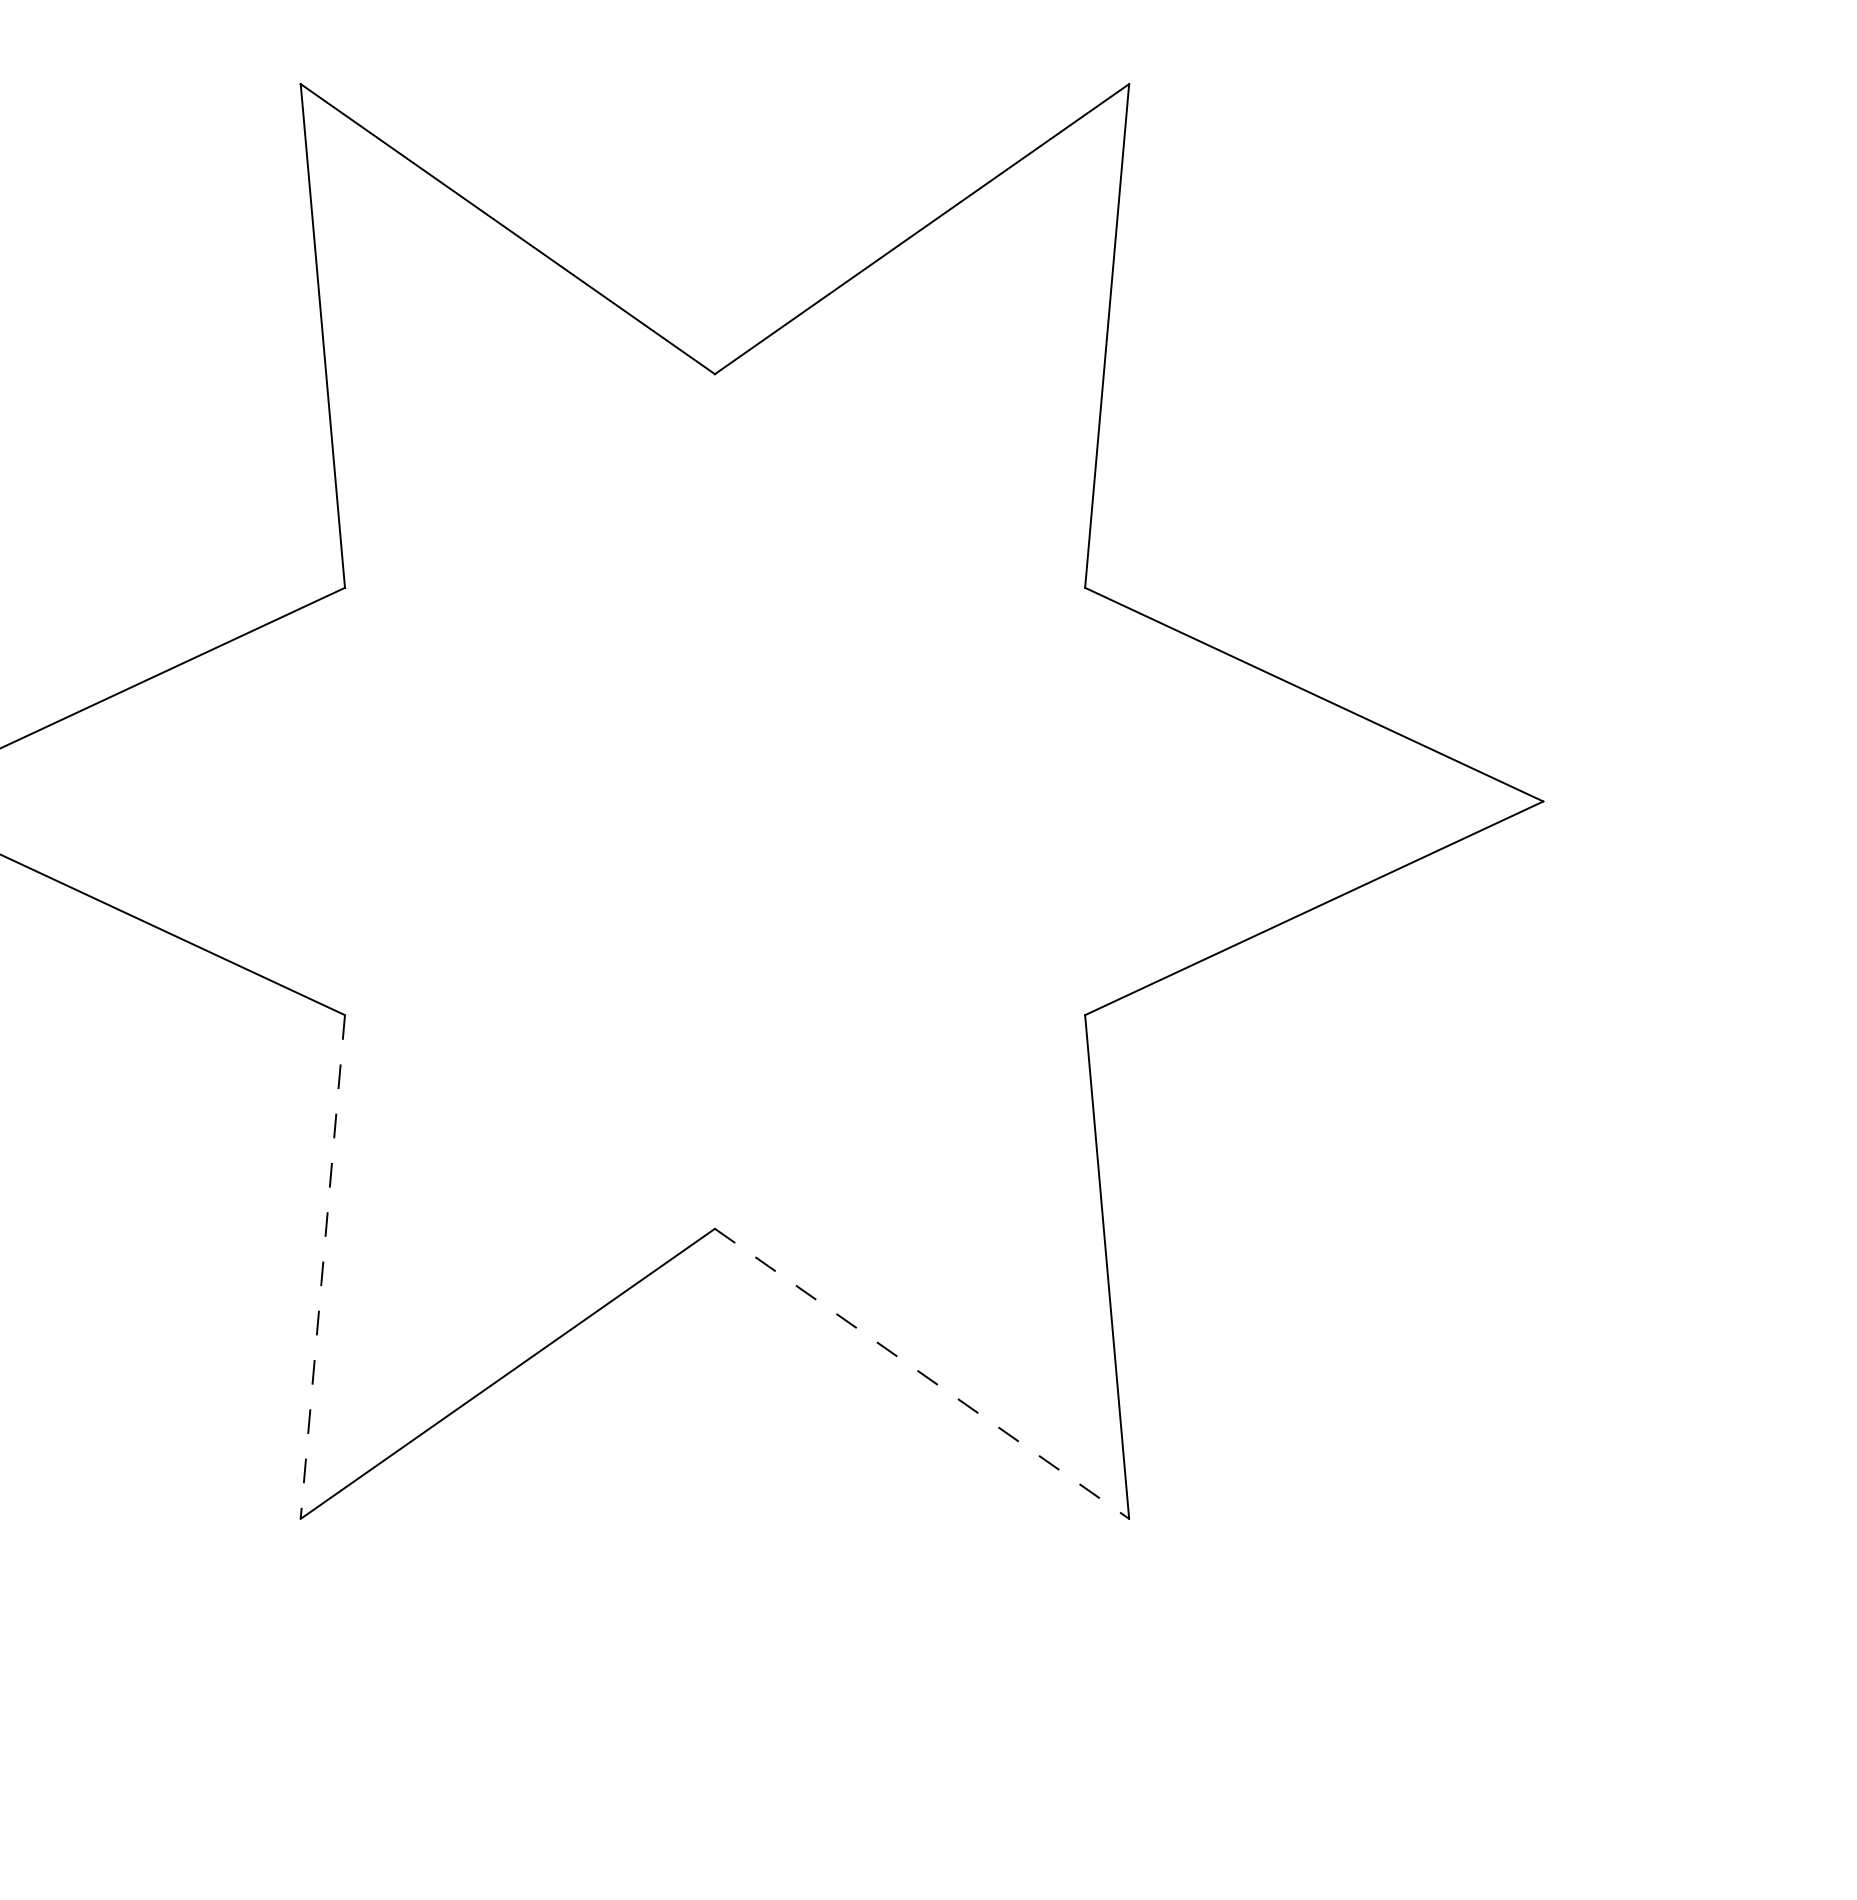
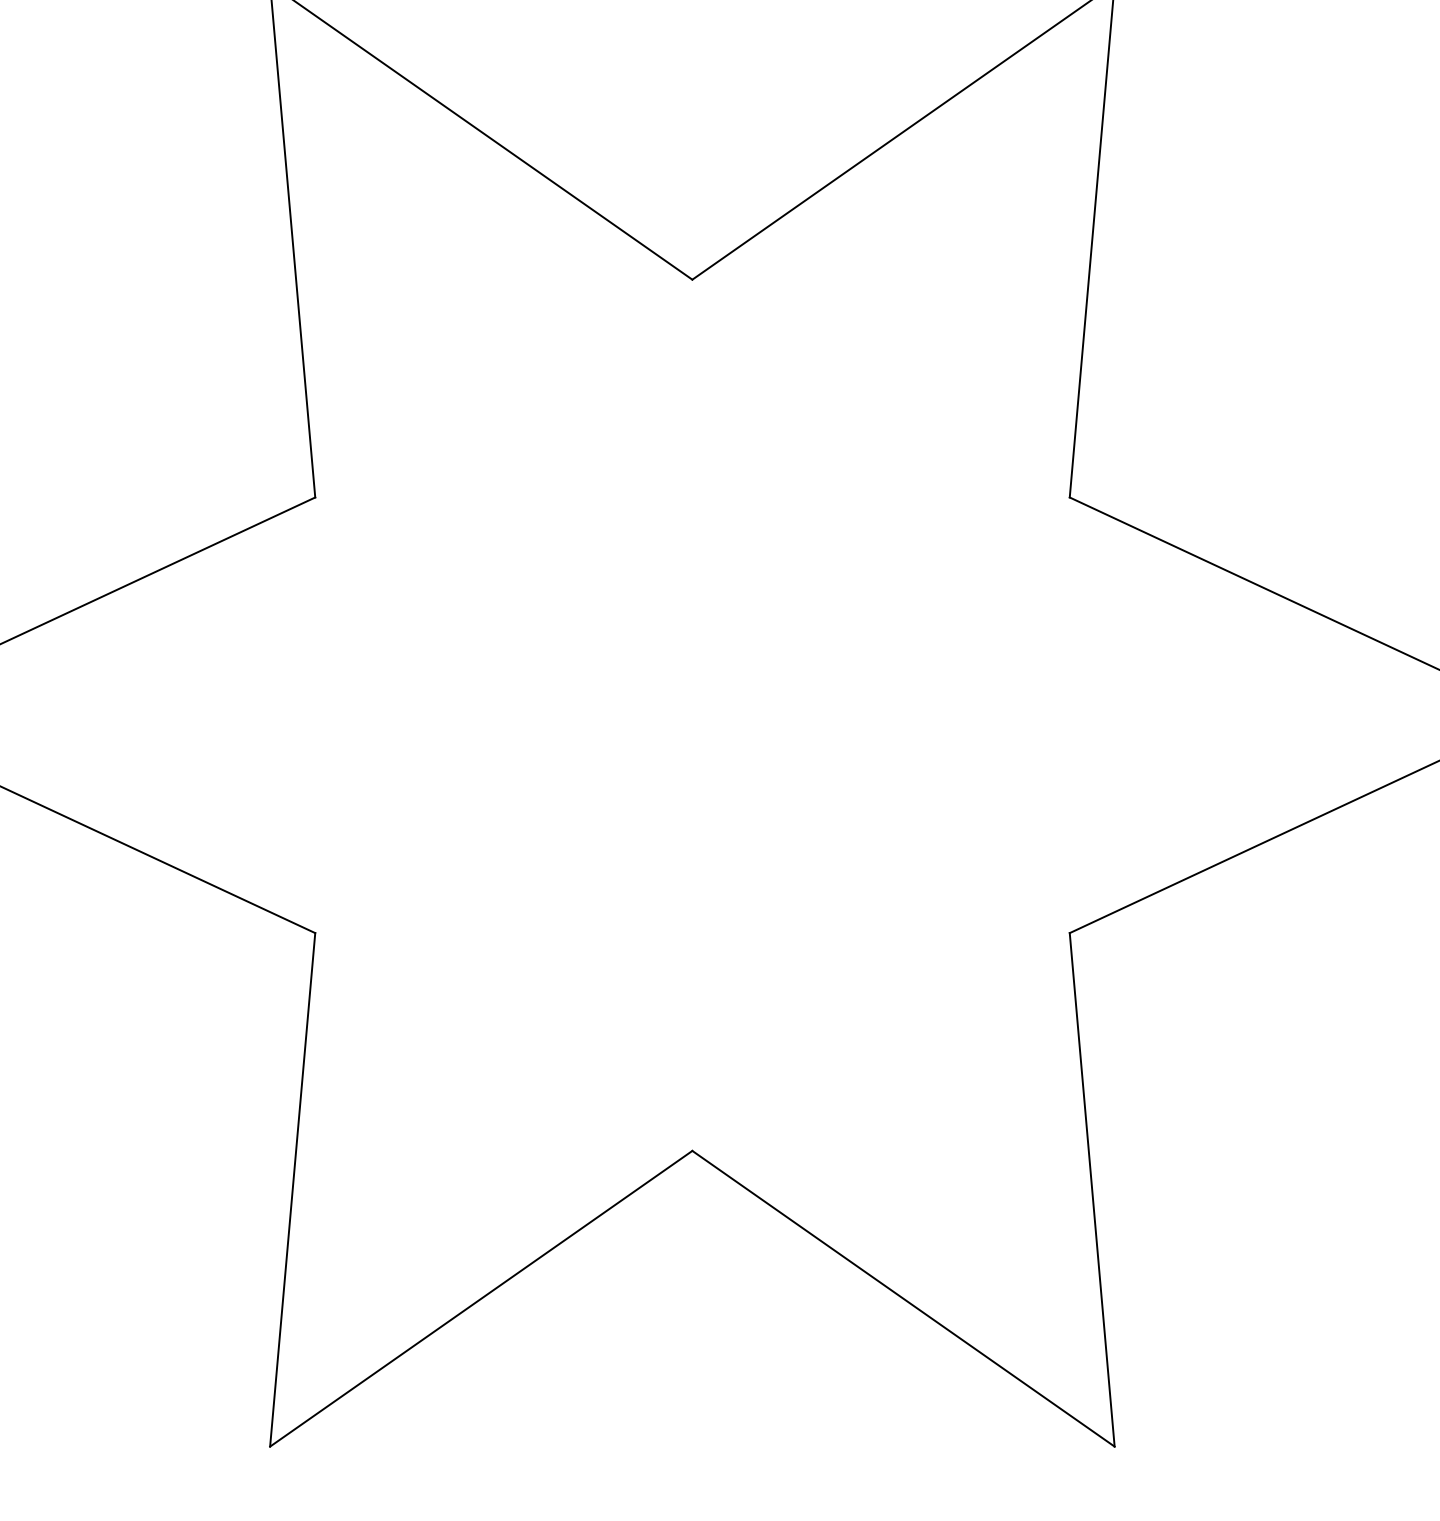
line: (322, 1267) -> (292, 1190), dashed -> solid
line: (922, 1373) -> (903, 1298), dashed -> solid

